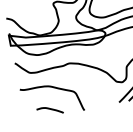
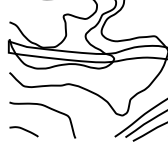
curve: (49, 109) -> (23, 130), moved

